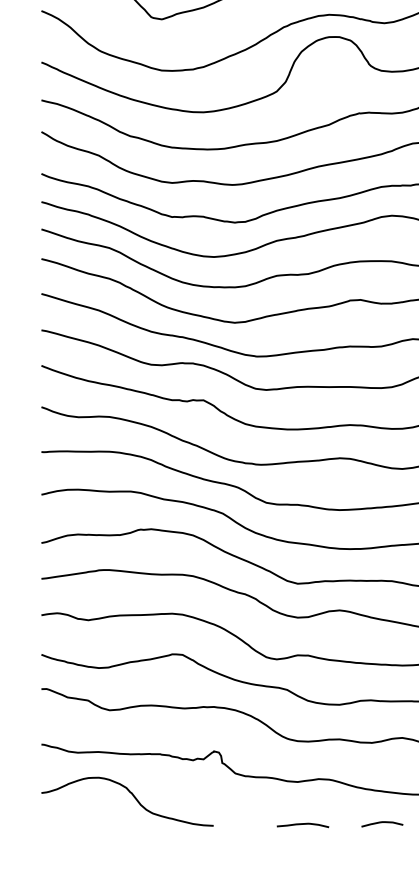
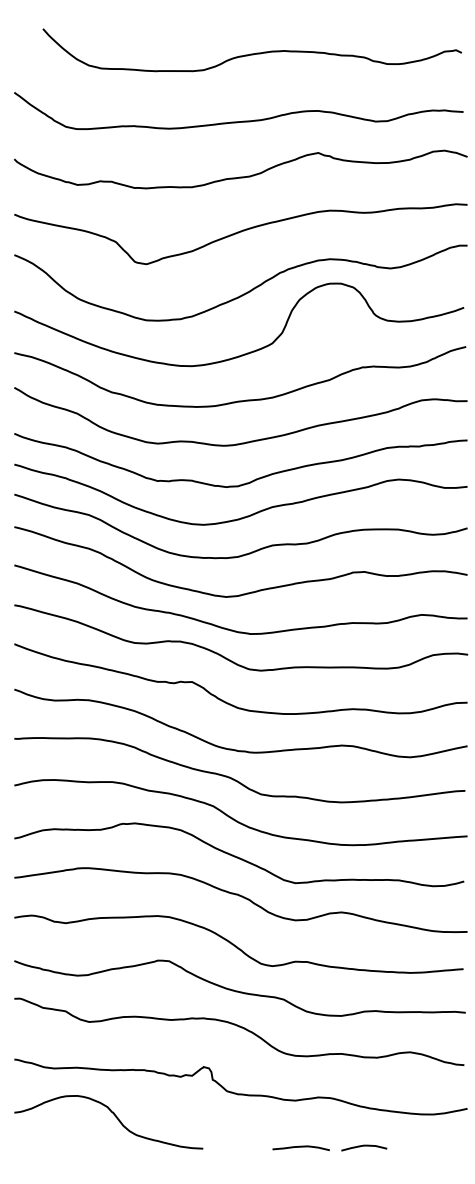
curve: (382, 822) -> (364, 1146), moved

